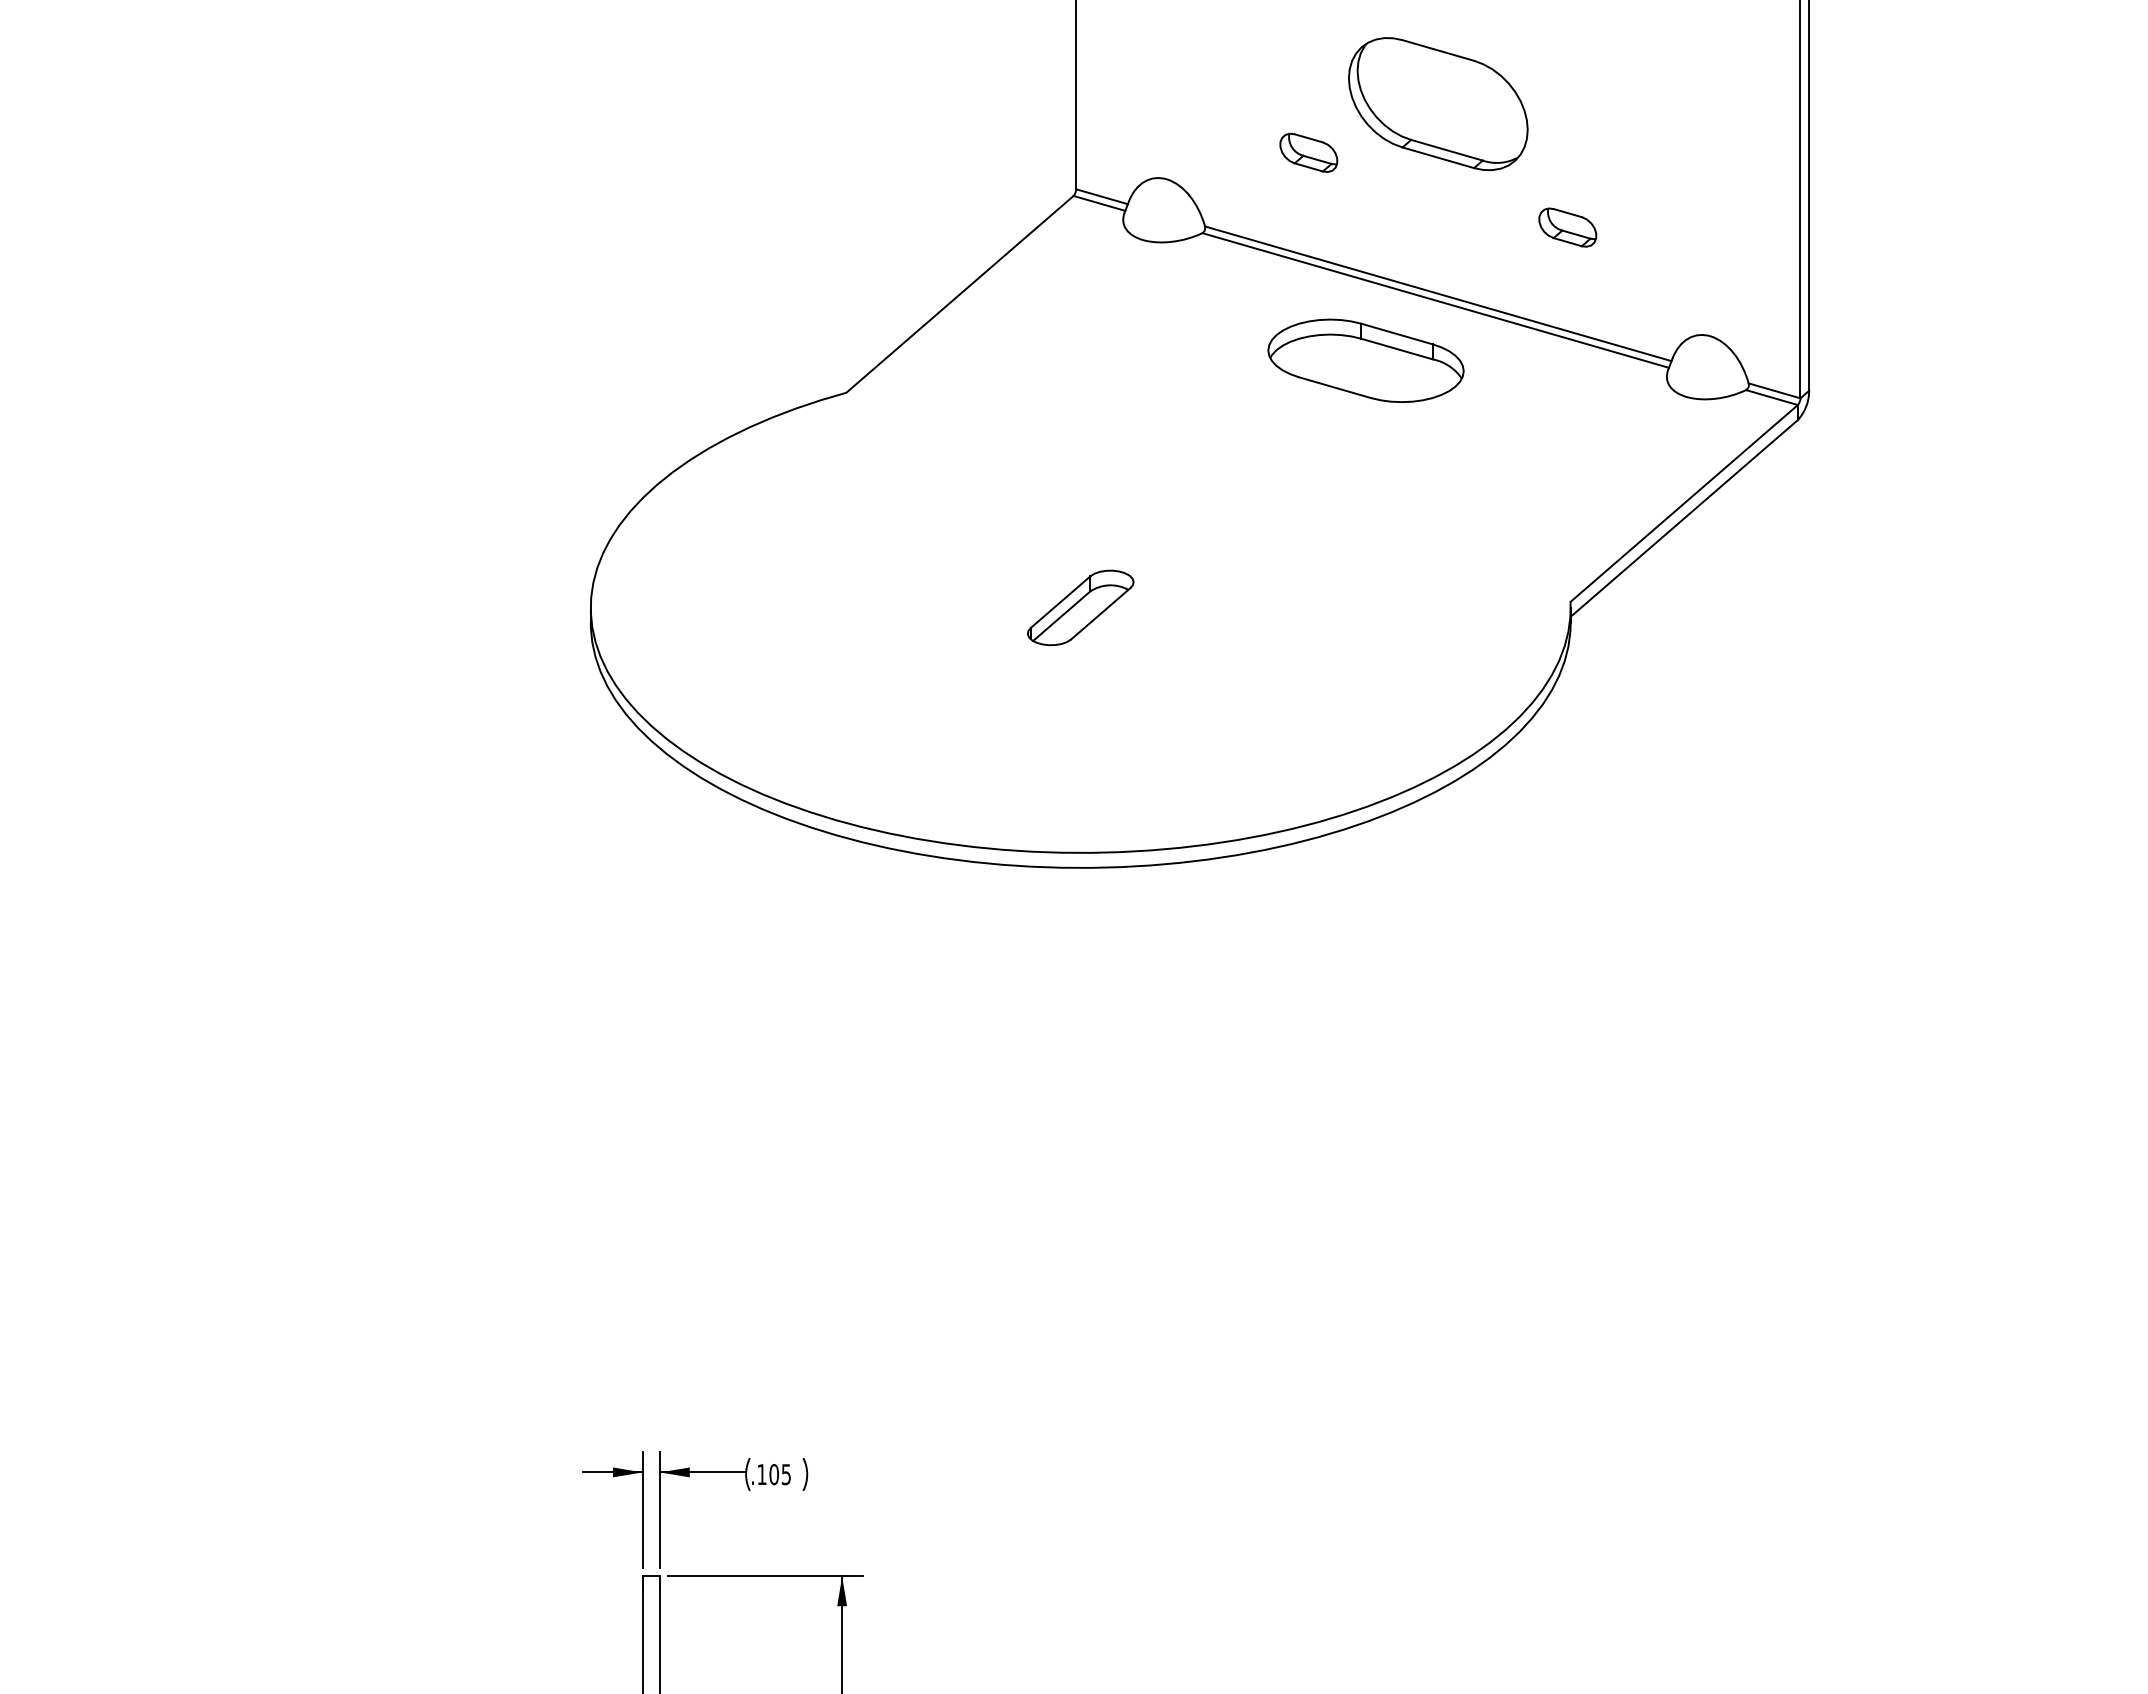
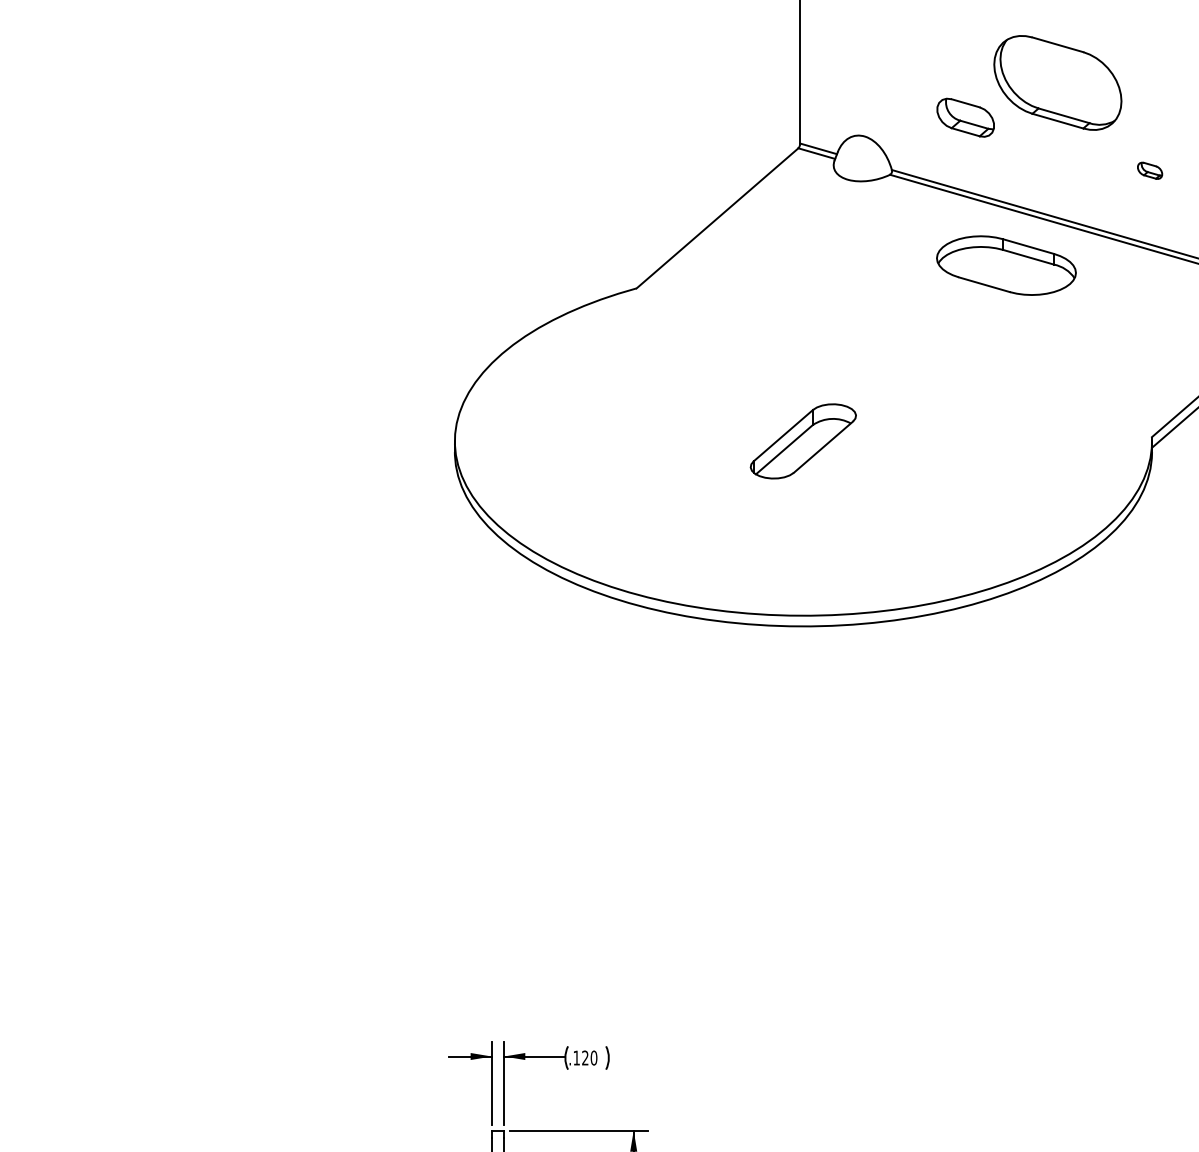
part: (1308, 152) -> (965, 117), size x1.4
part: (1567, 227) -> (1149, 170), size x0.6
part: (1080, 607) -> (803, 441), size x1.4
text: (780, 1474) -> (589, 1058), .105 -> .120

